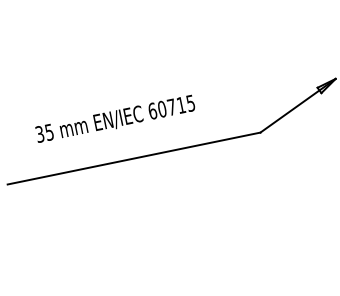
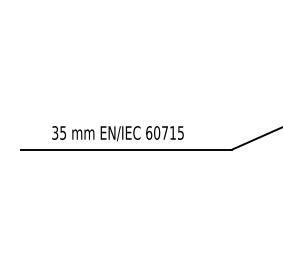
text: (114, 119) -> (117, 133), moved

